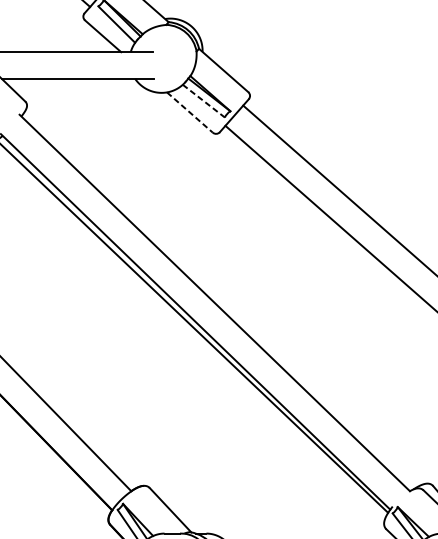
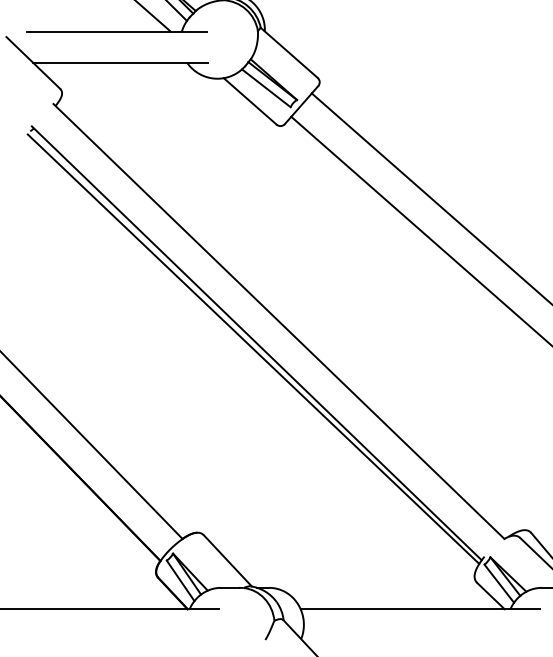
line: (203, 101) -> (266, 88), dashed -> solid
line: (190, 112) -> (250, 101), dashed -> solid

